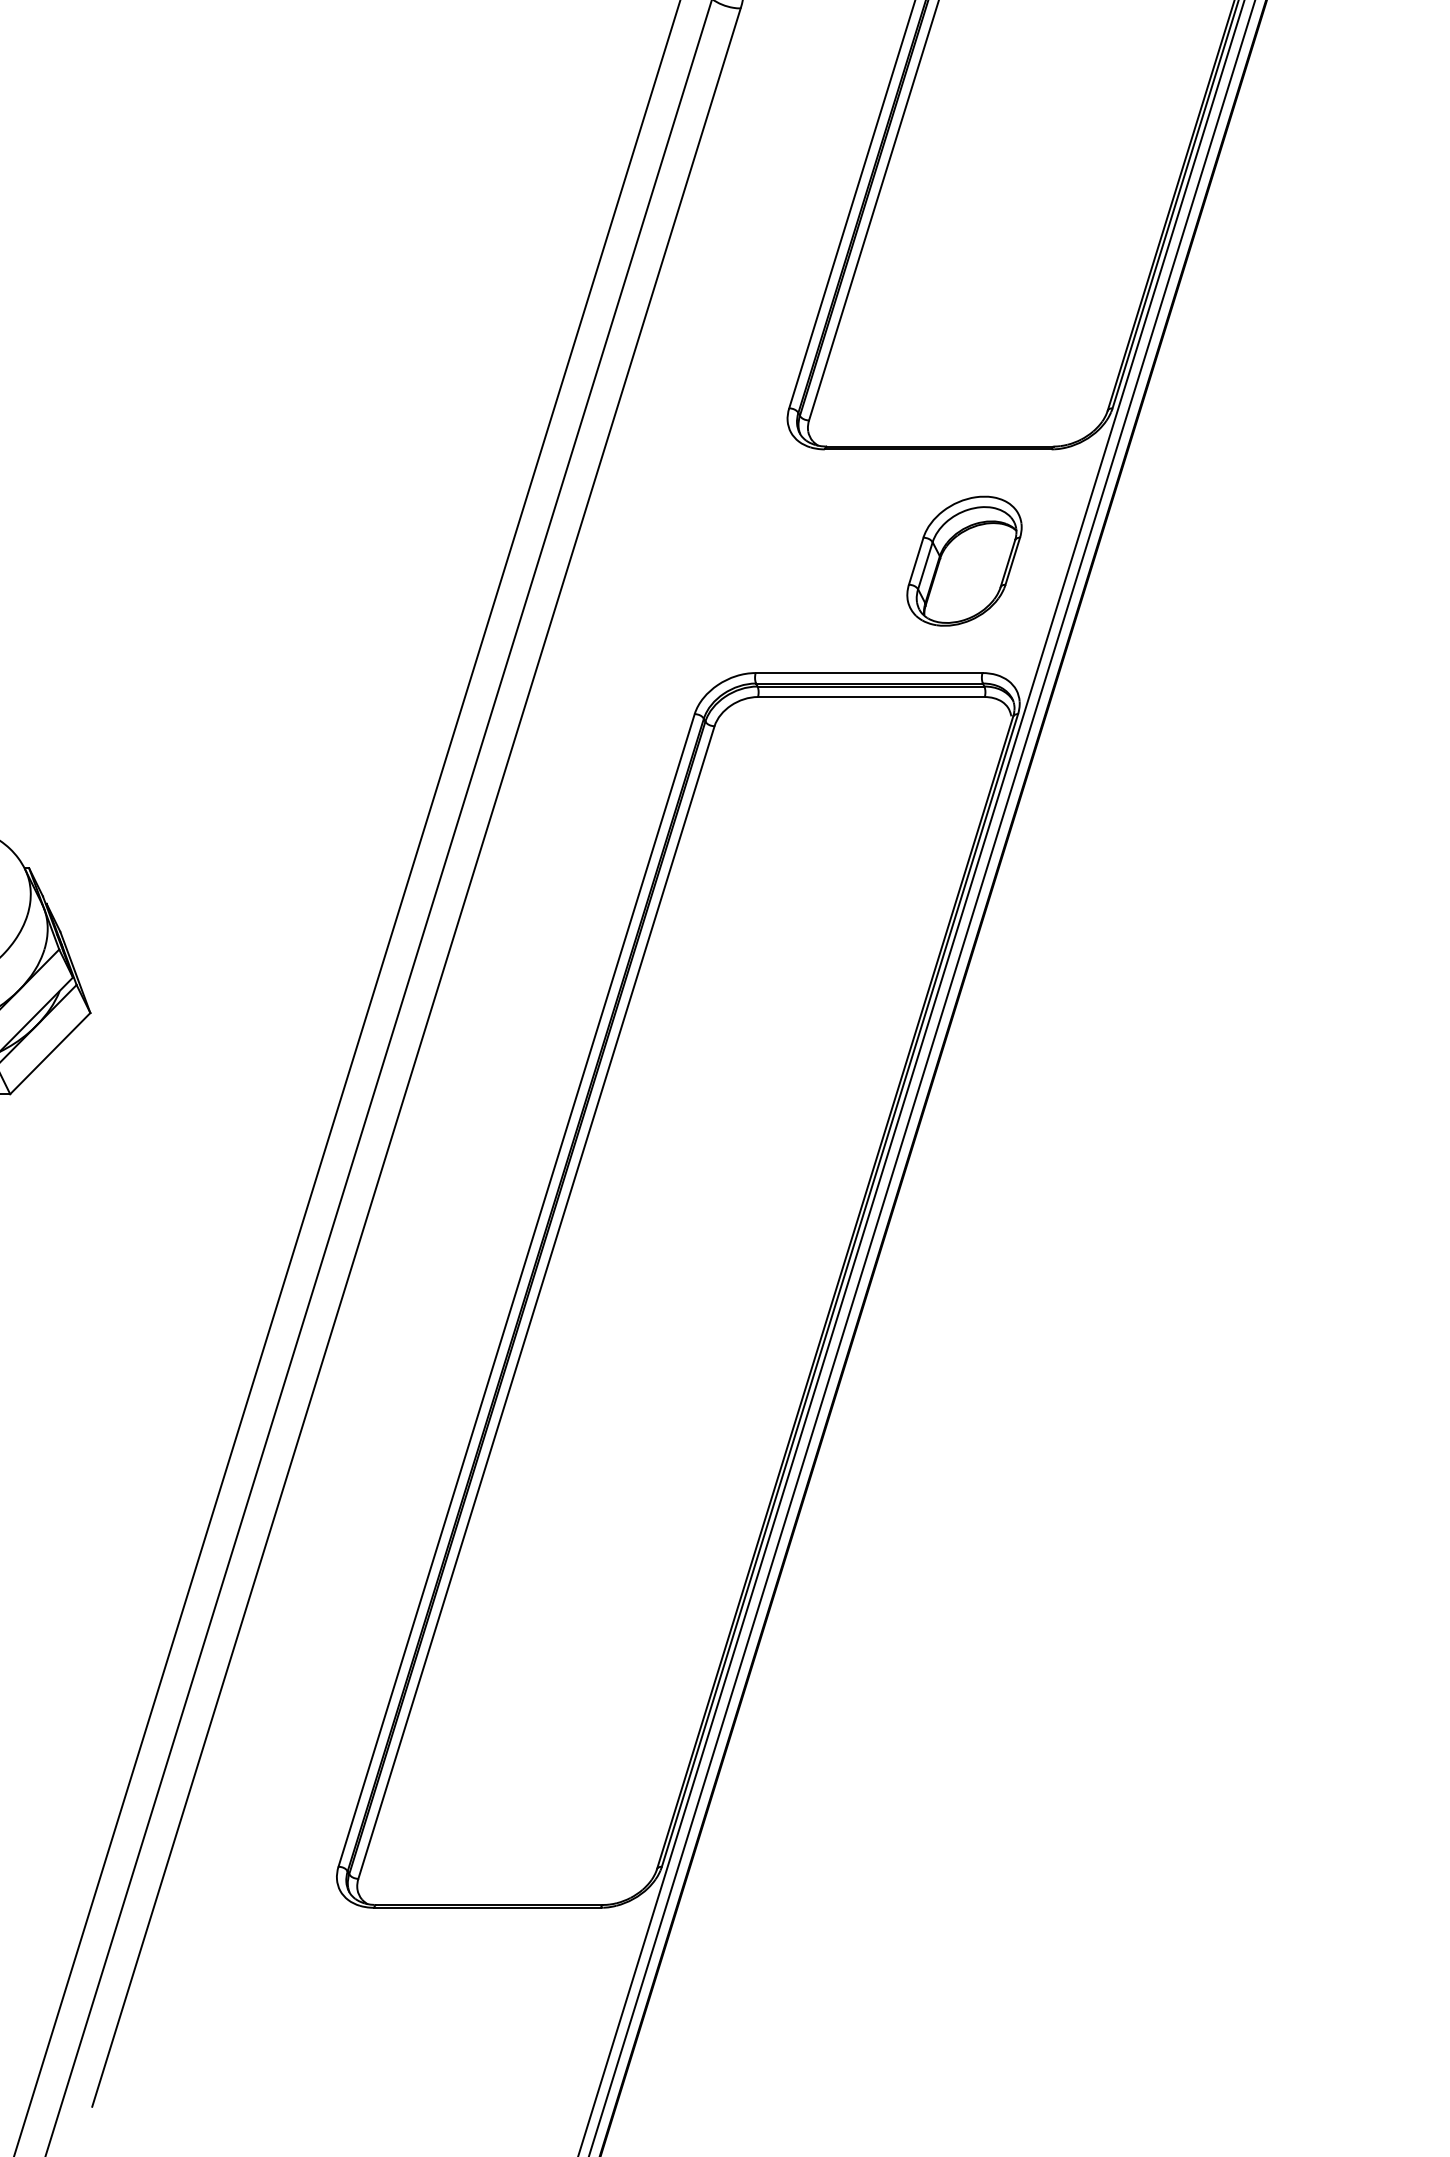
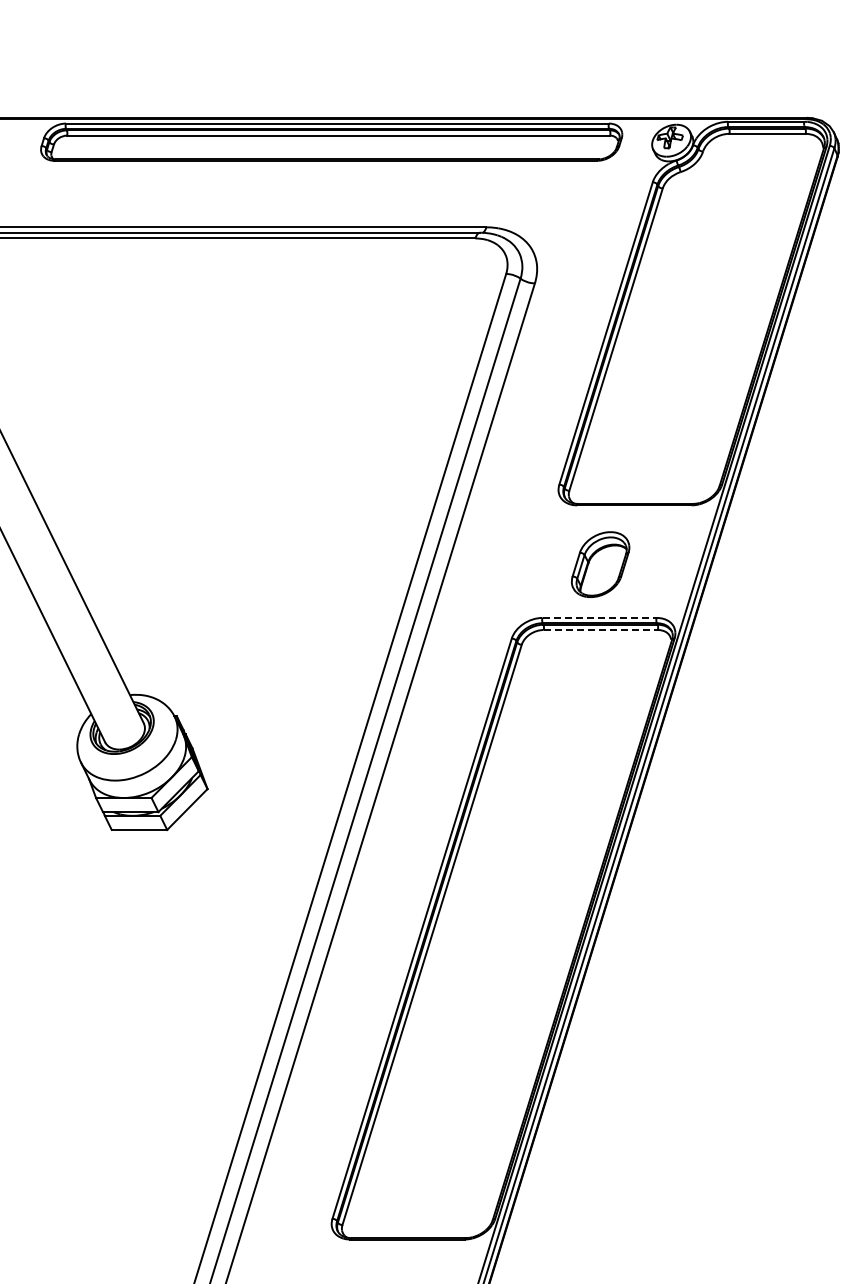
part: (964, 560) -> (600, 564), moved
line: (870, 672) -> (600, 617), solid -> dashed
line: (872, 697) -> (601, 630), solid -> dashed

